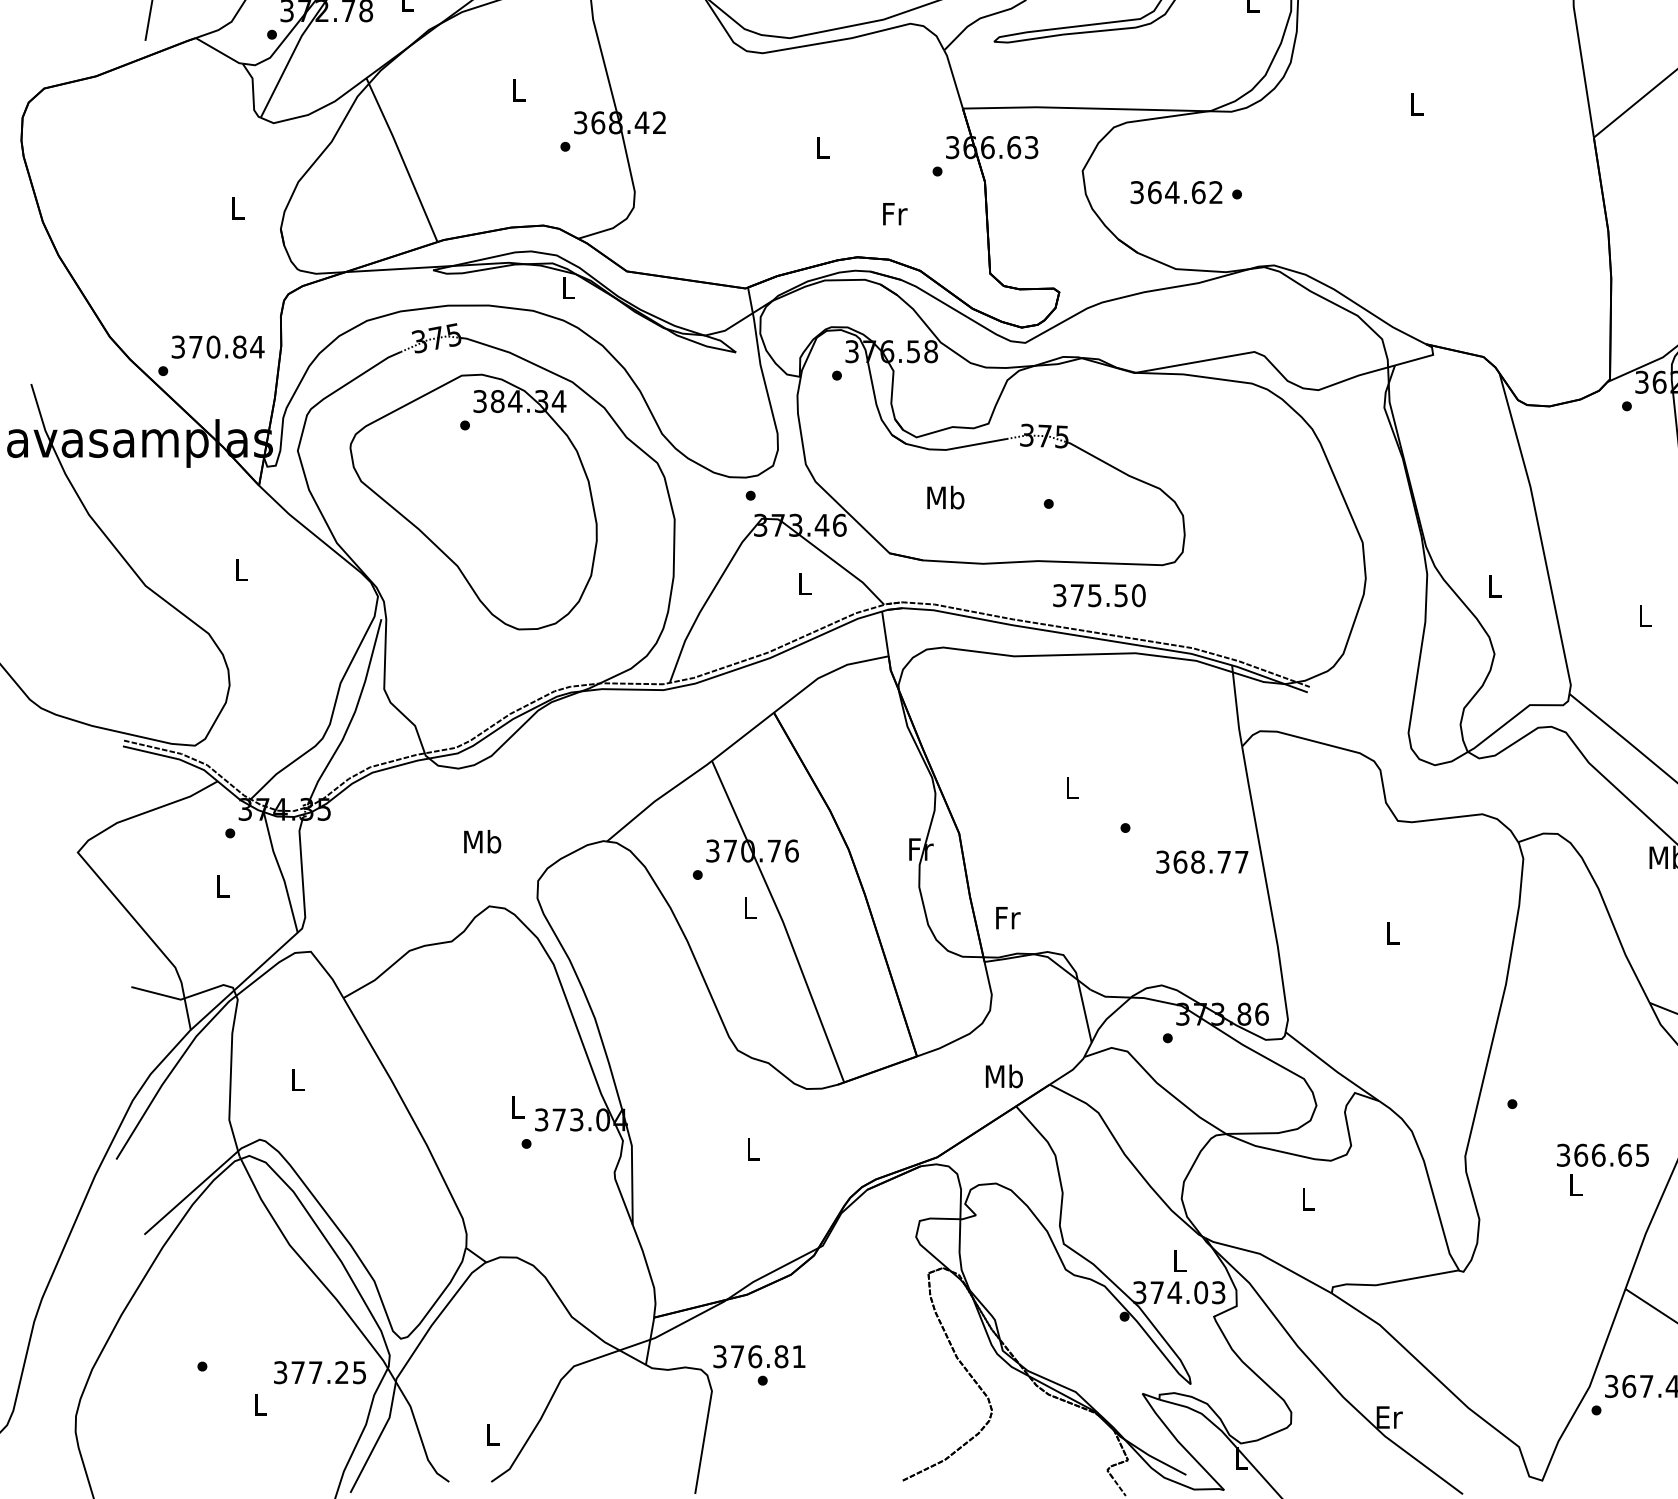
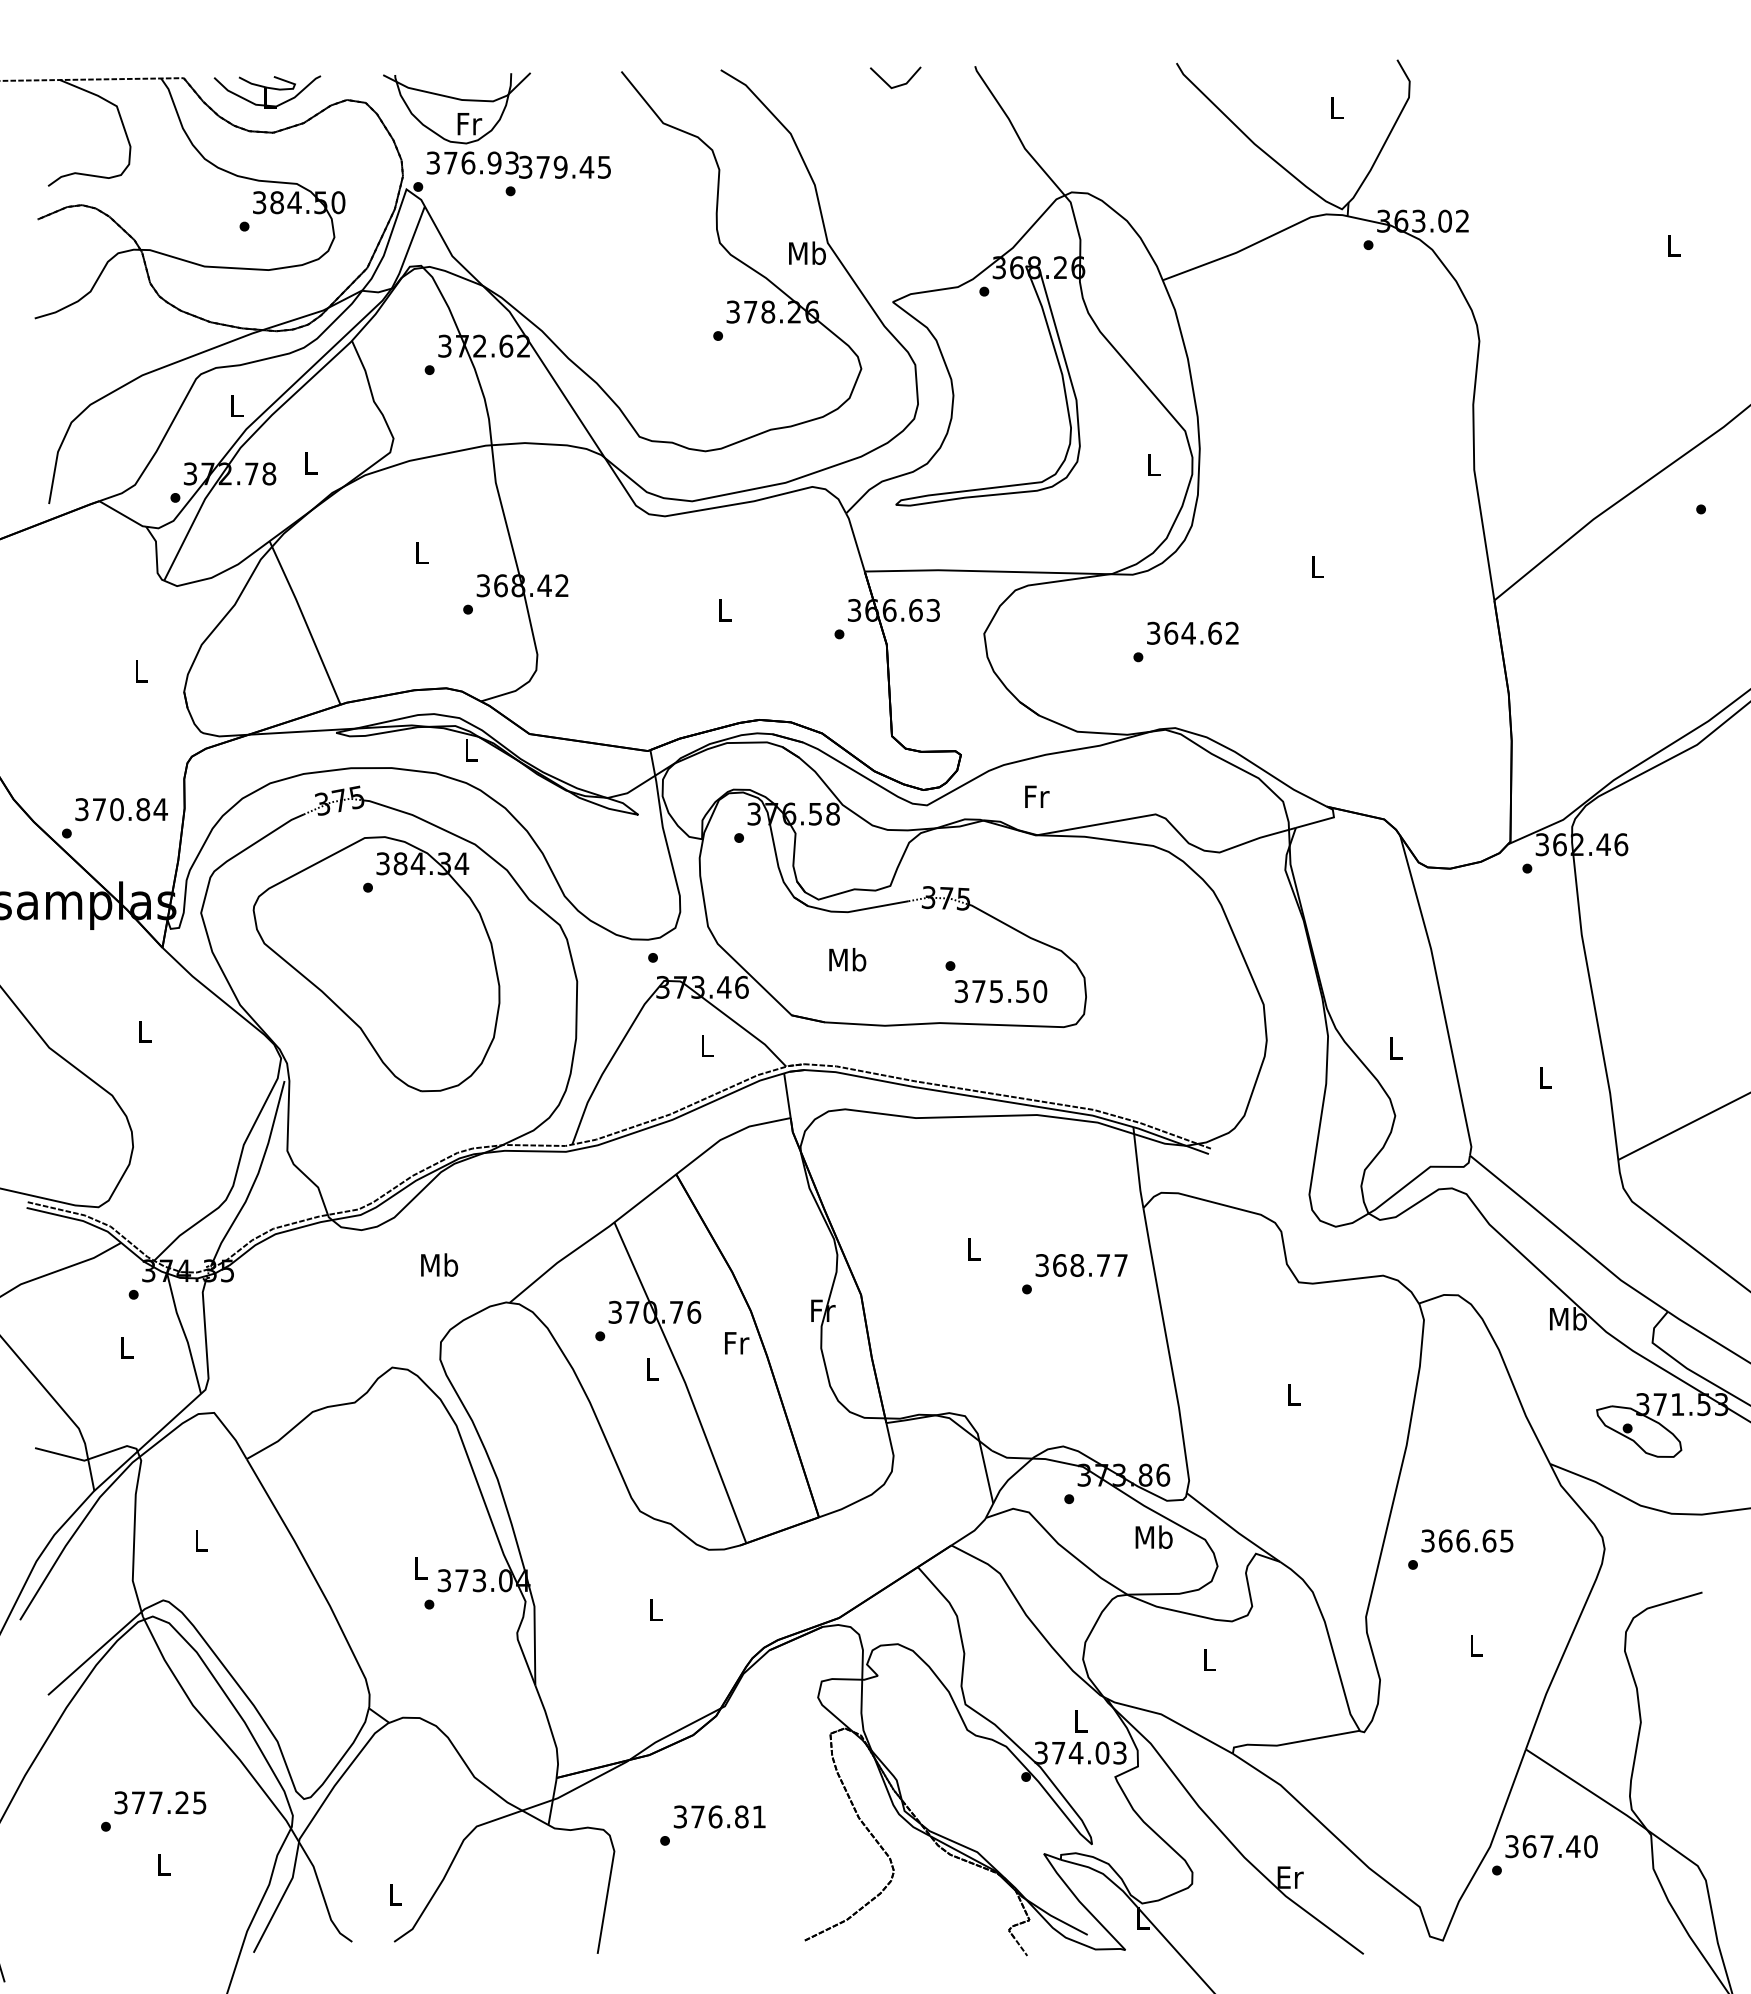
text: (1176, 191) -> (1192, 632), moved
text: (895, 213) -> (1037, 796), moved
text: (1098, 595) -> (1000, 991), moved
text: (482, 841) -> (439, 1264), moved
text: (1202, 862) -> (1081, 1265), moved
text: (1008, 918) -> (737, 1343), moved
text: (1003, 1075) -> (1153, 1536), moved
text: (1603, 1154) -> (1467, 1540), moved
text: (759, 1356) -> (719, 1816), moved
text: (320, 1372) -> (160, 1802), moved

